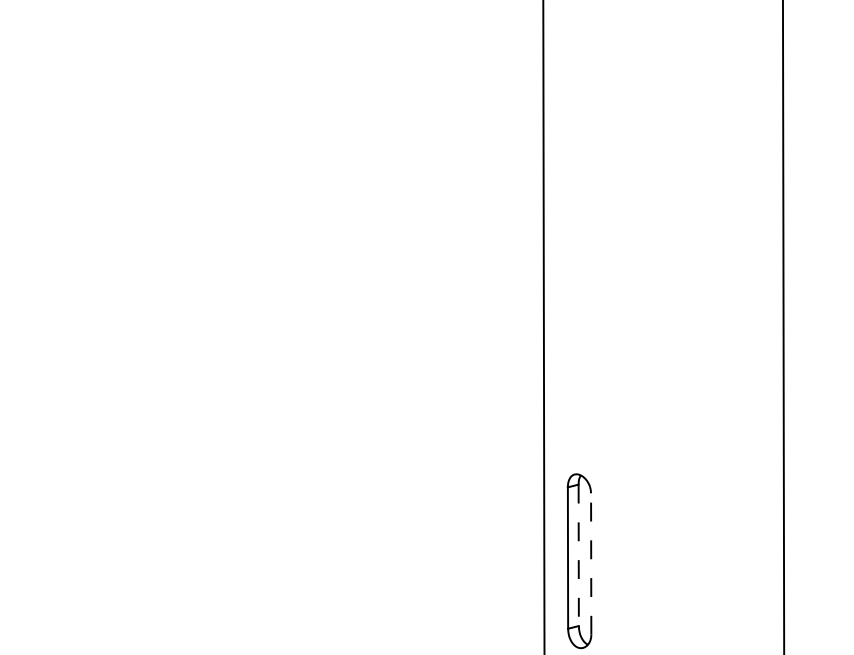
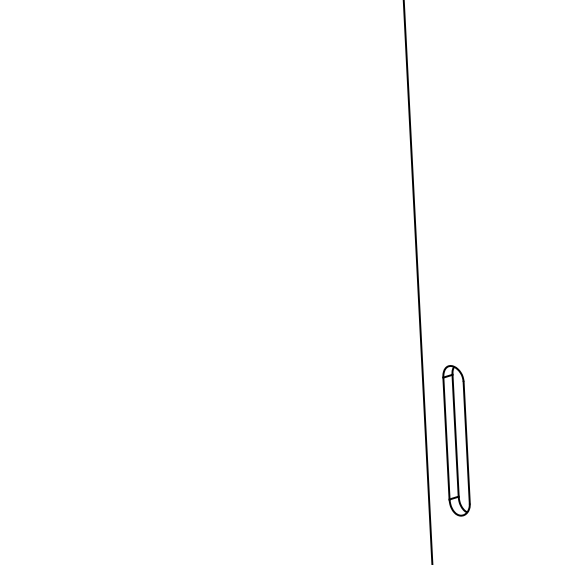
line: (578, 555) -> (455, 435), dashed -> solid
line: (591, 564) -> (466, 443), dashed -> solid

